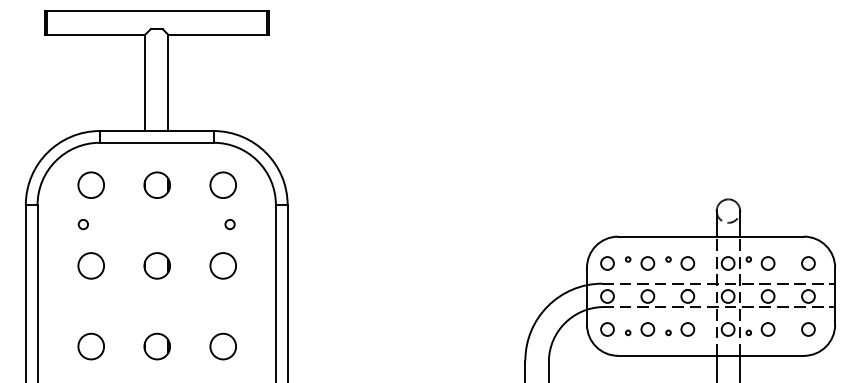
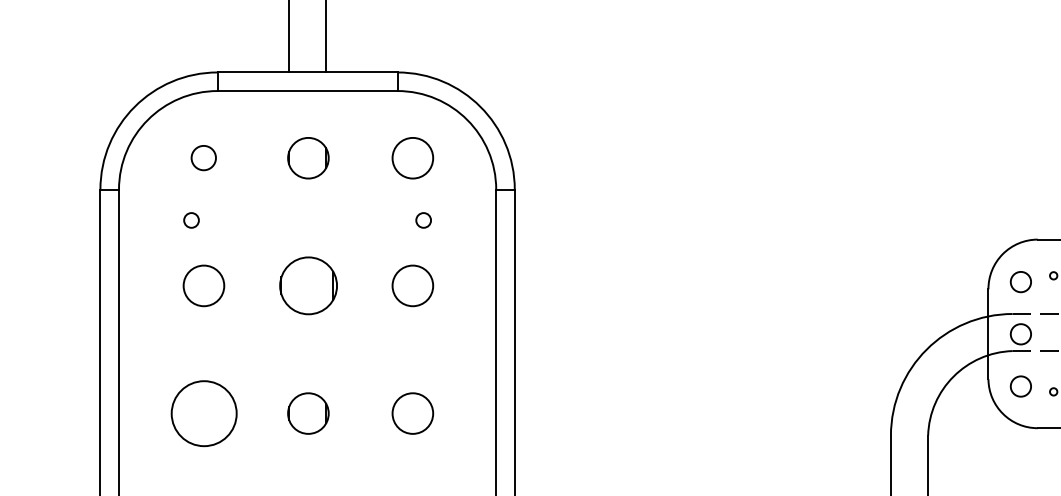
circle: (90, 184) -> (202, 157), size x0.6
circle: (156, 265) -> (307, 285), size x1.4
circle: (90, 346) -> (202, 413), size x1.6

